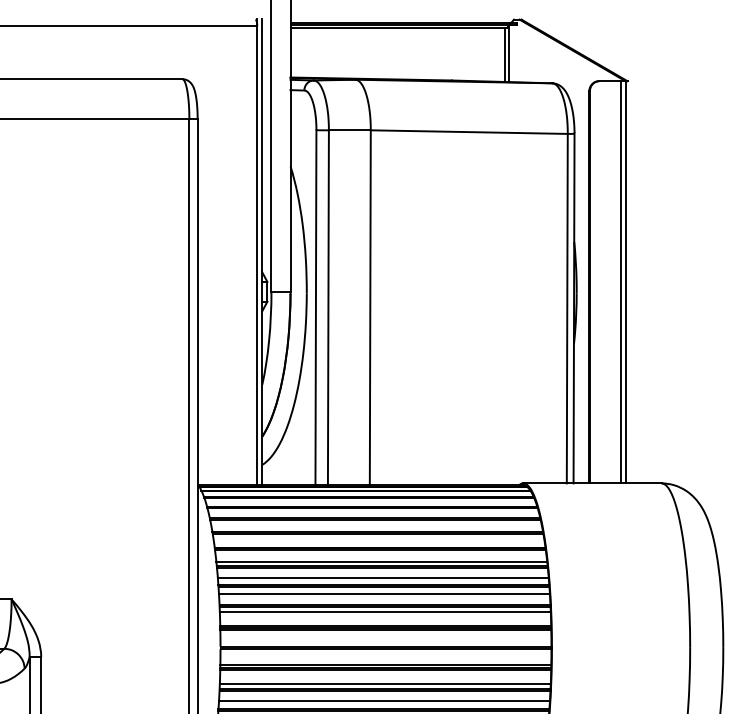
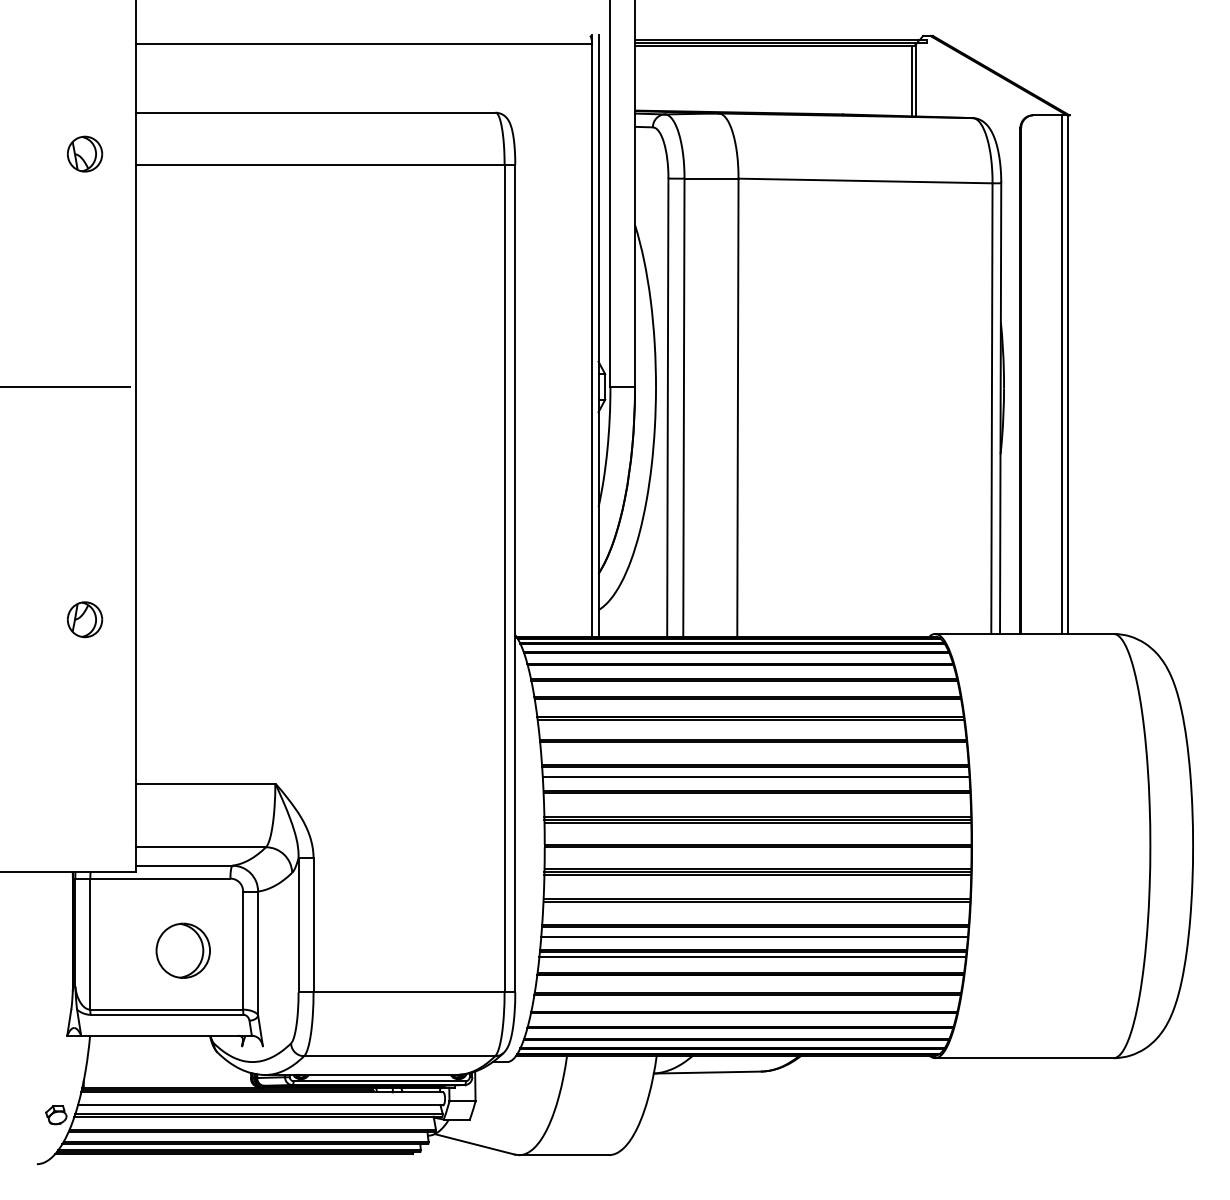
line: (381, 562) -> (752, 735), removed
line: (383, 577) -> (754, 755), removed
line: (384, 611) -> (756, 799), removed
line: (384, 683) -> (756, 892), removed
line: (383, 701) -> (755, 915), removed

